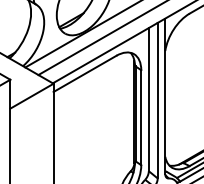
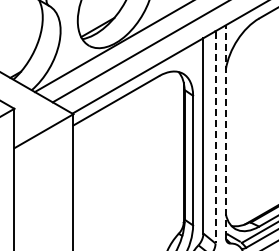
line: (165, 96) -> (225, 131), solid -> dashed
line: (157, 100) -> (215, 137), solid -> dashed

